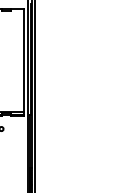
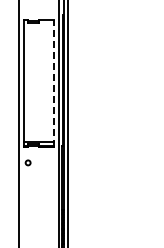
line: (23, 62) -> (54, 83), solid -> dashed

